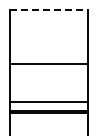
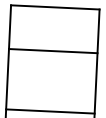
line: (49, 9) -> (55, 7), dashed -> solid
line: (48, 64) -> (52, 51), moved

